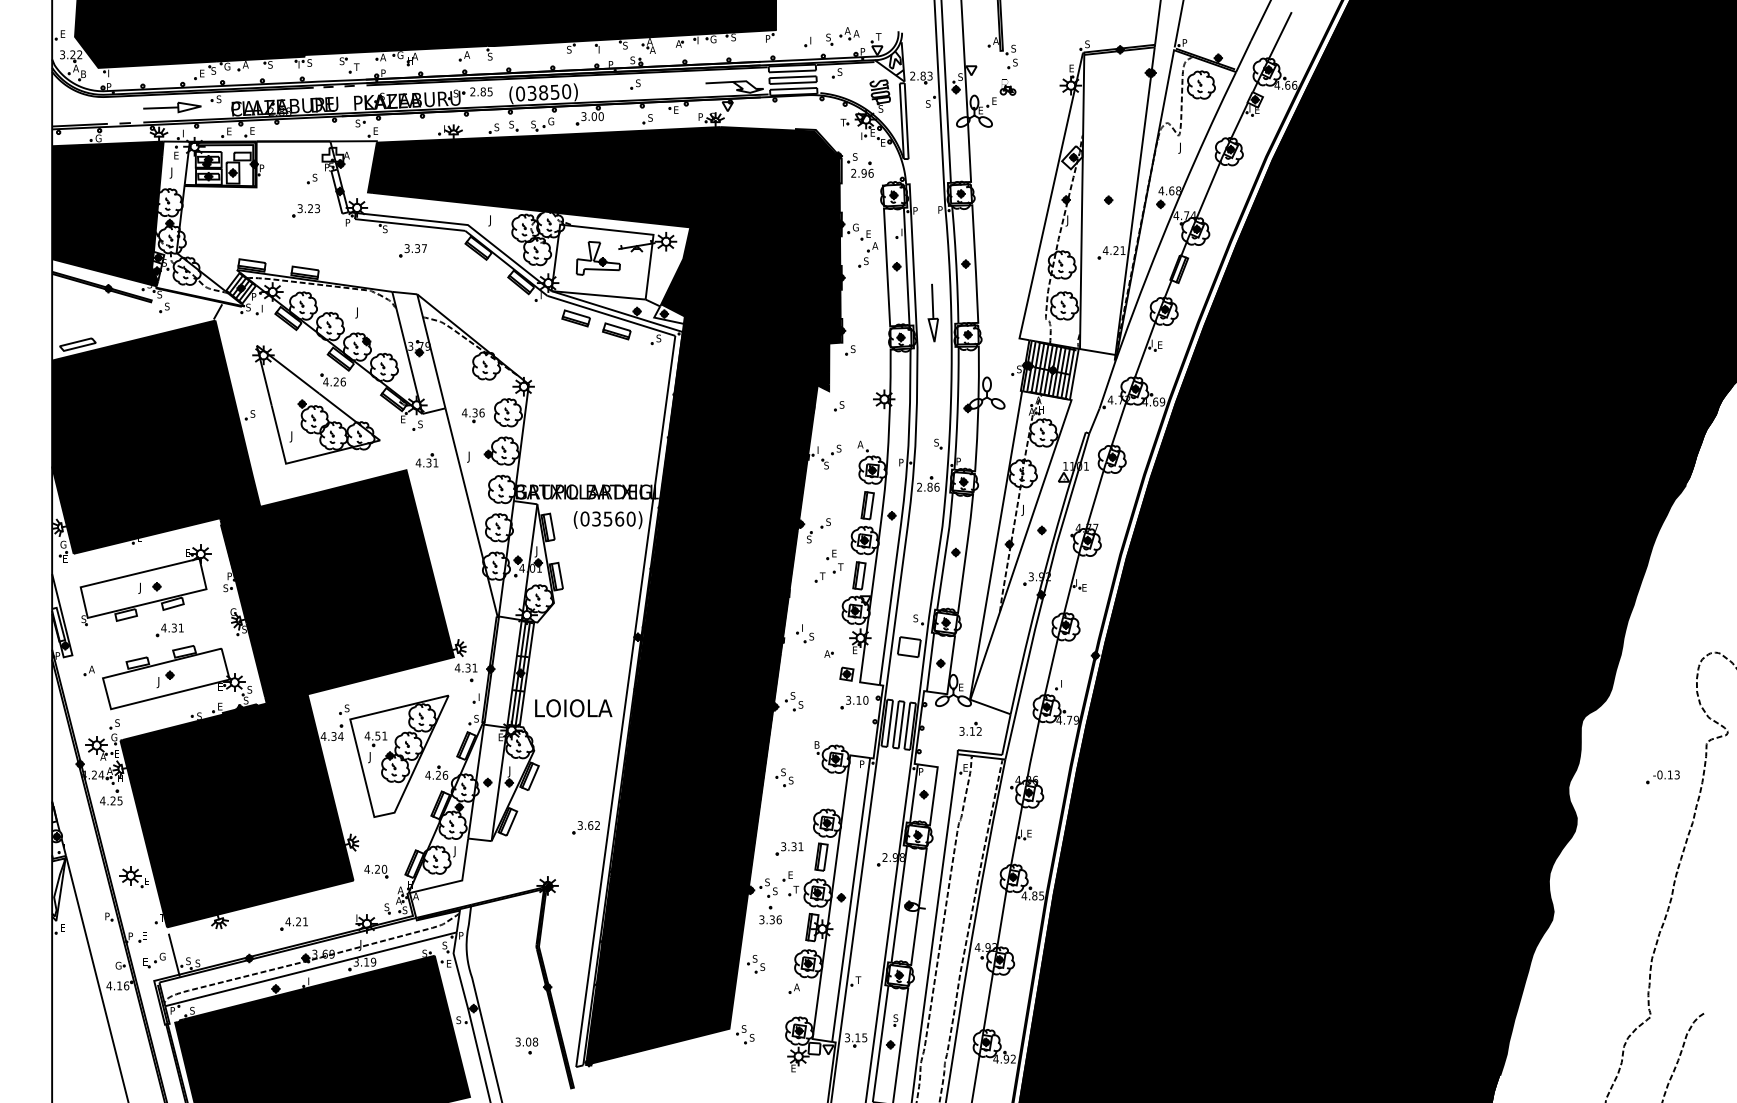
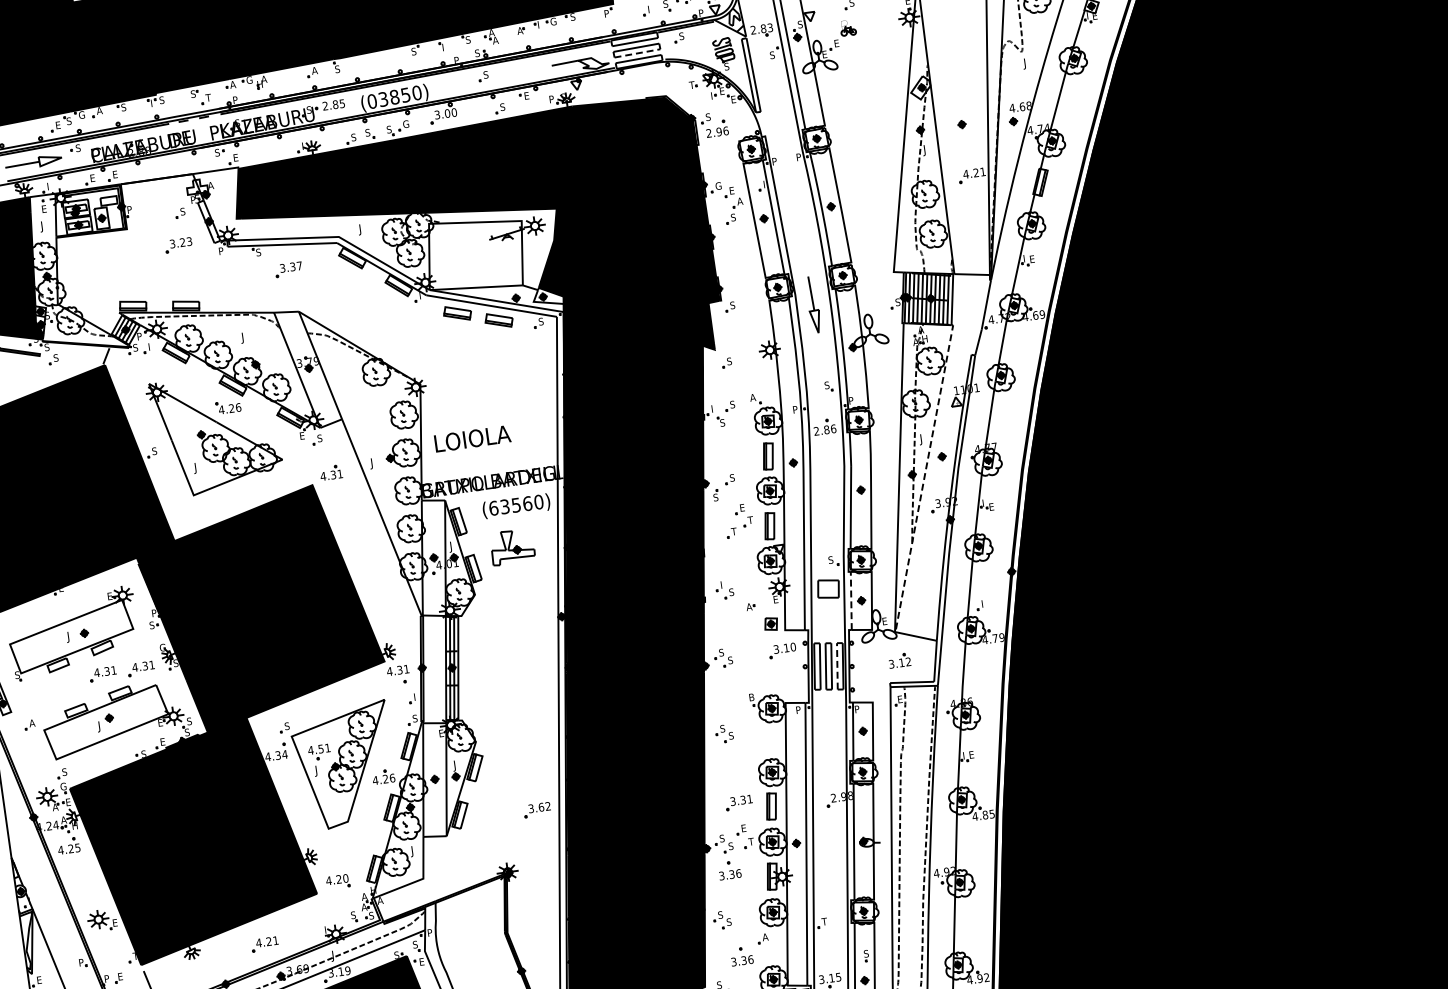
line: (793, 83) -> (637, 53), solid -> dashed
part: (597, 258) -> (511, 547), moved
part: (932, 312) -> (812, 304), moved
part: (472, 415) -> (369, 422), removed
text: (584, 518) -> (493, 507), (03560) -> (63560)
line: (1021, 548) -> (924, 477), solid -> dashed
part: (208, 630) -> (140, 669), added
line: (930, 661) -> (851, 600), solid -> dashed
text: (573, 708) -> (472, 439), moved
line: (907, 725) -> (837, 665), solid -> dashed
part: (770, 1002) -> (741, 955), added

